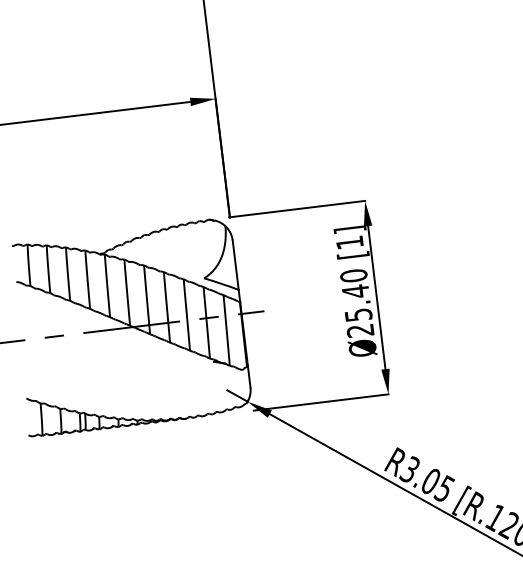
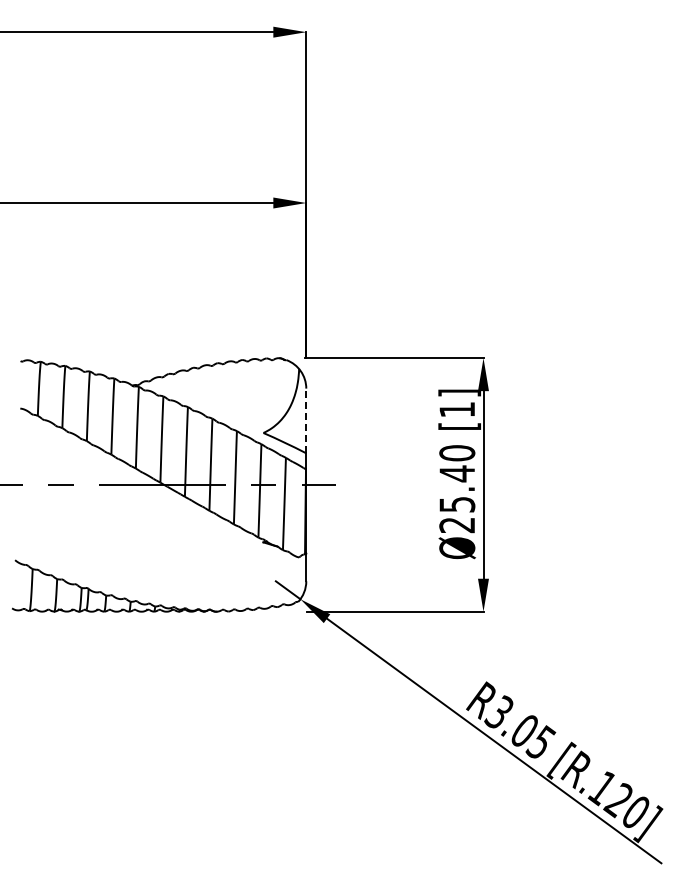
line: (235, 264) -> (306, 420), solid -> dashed

